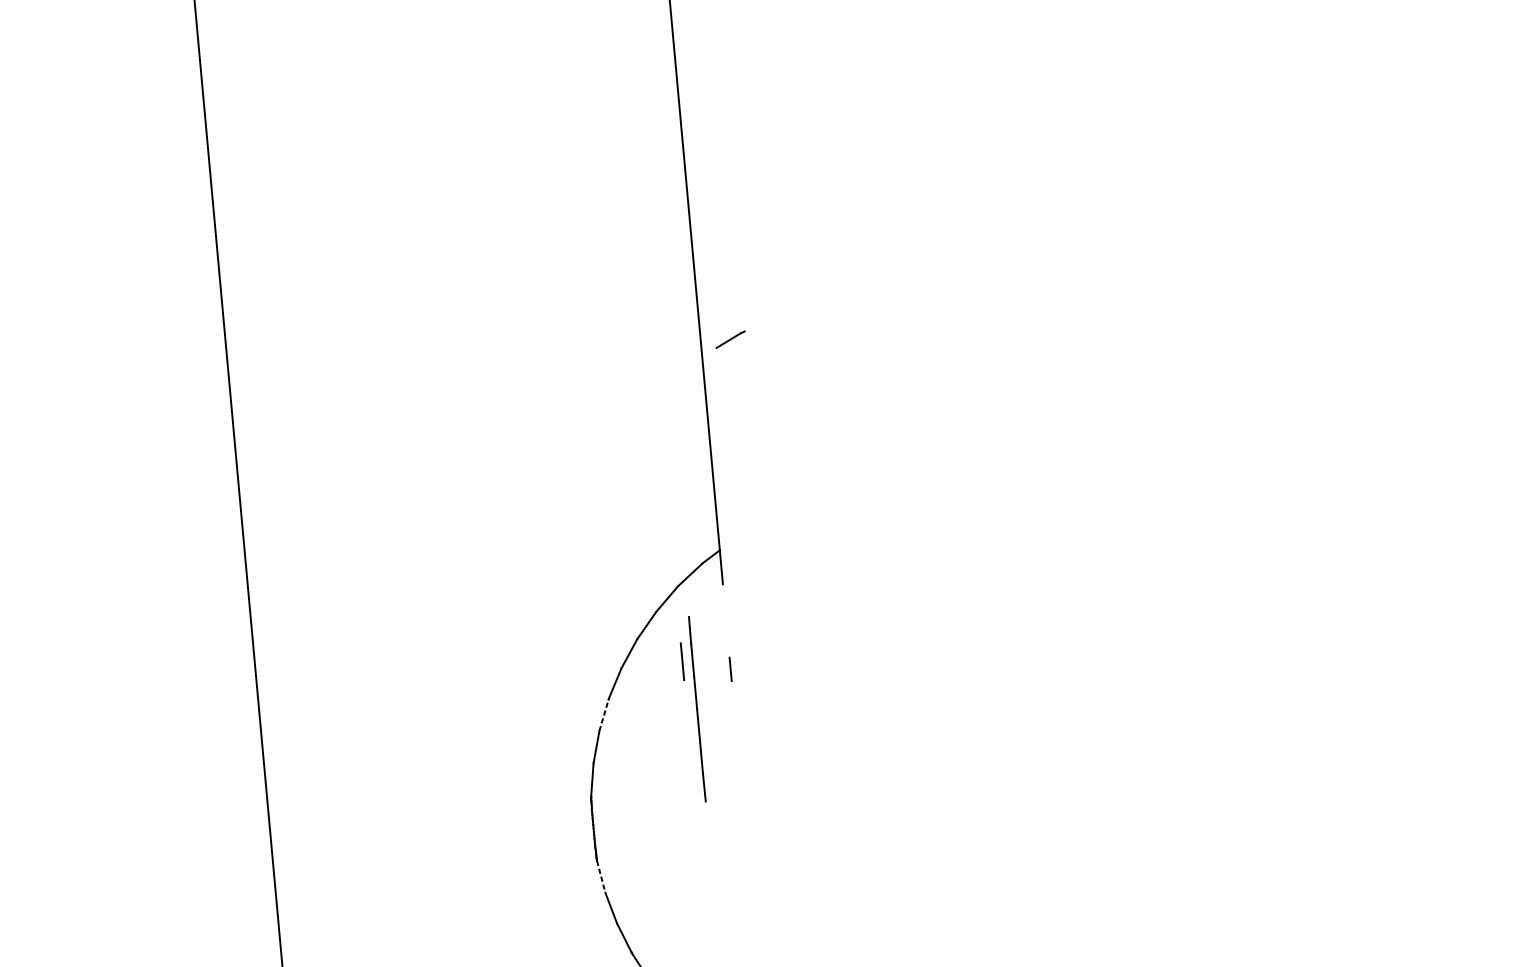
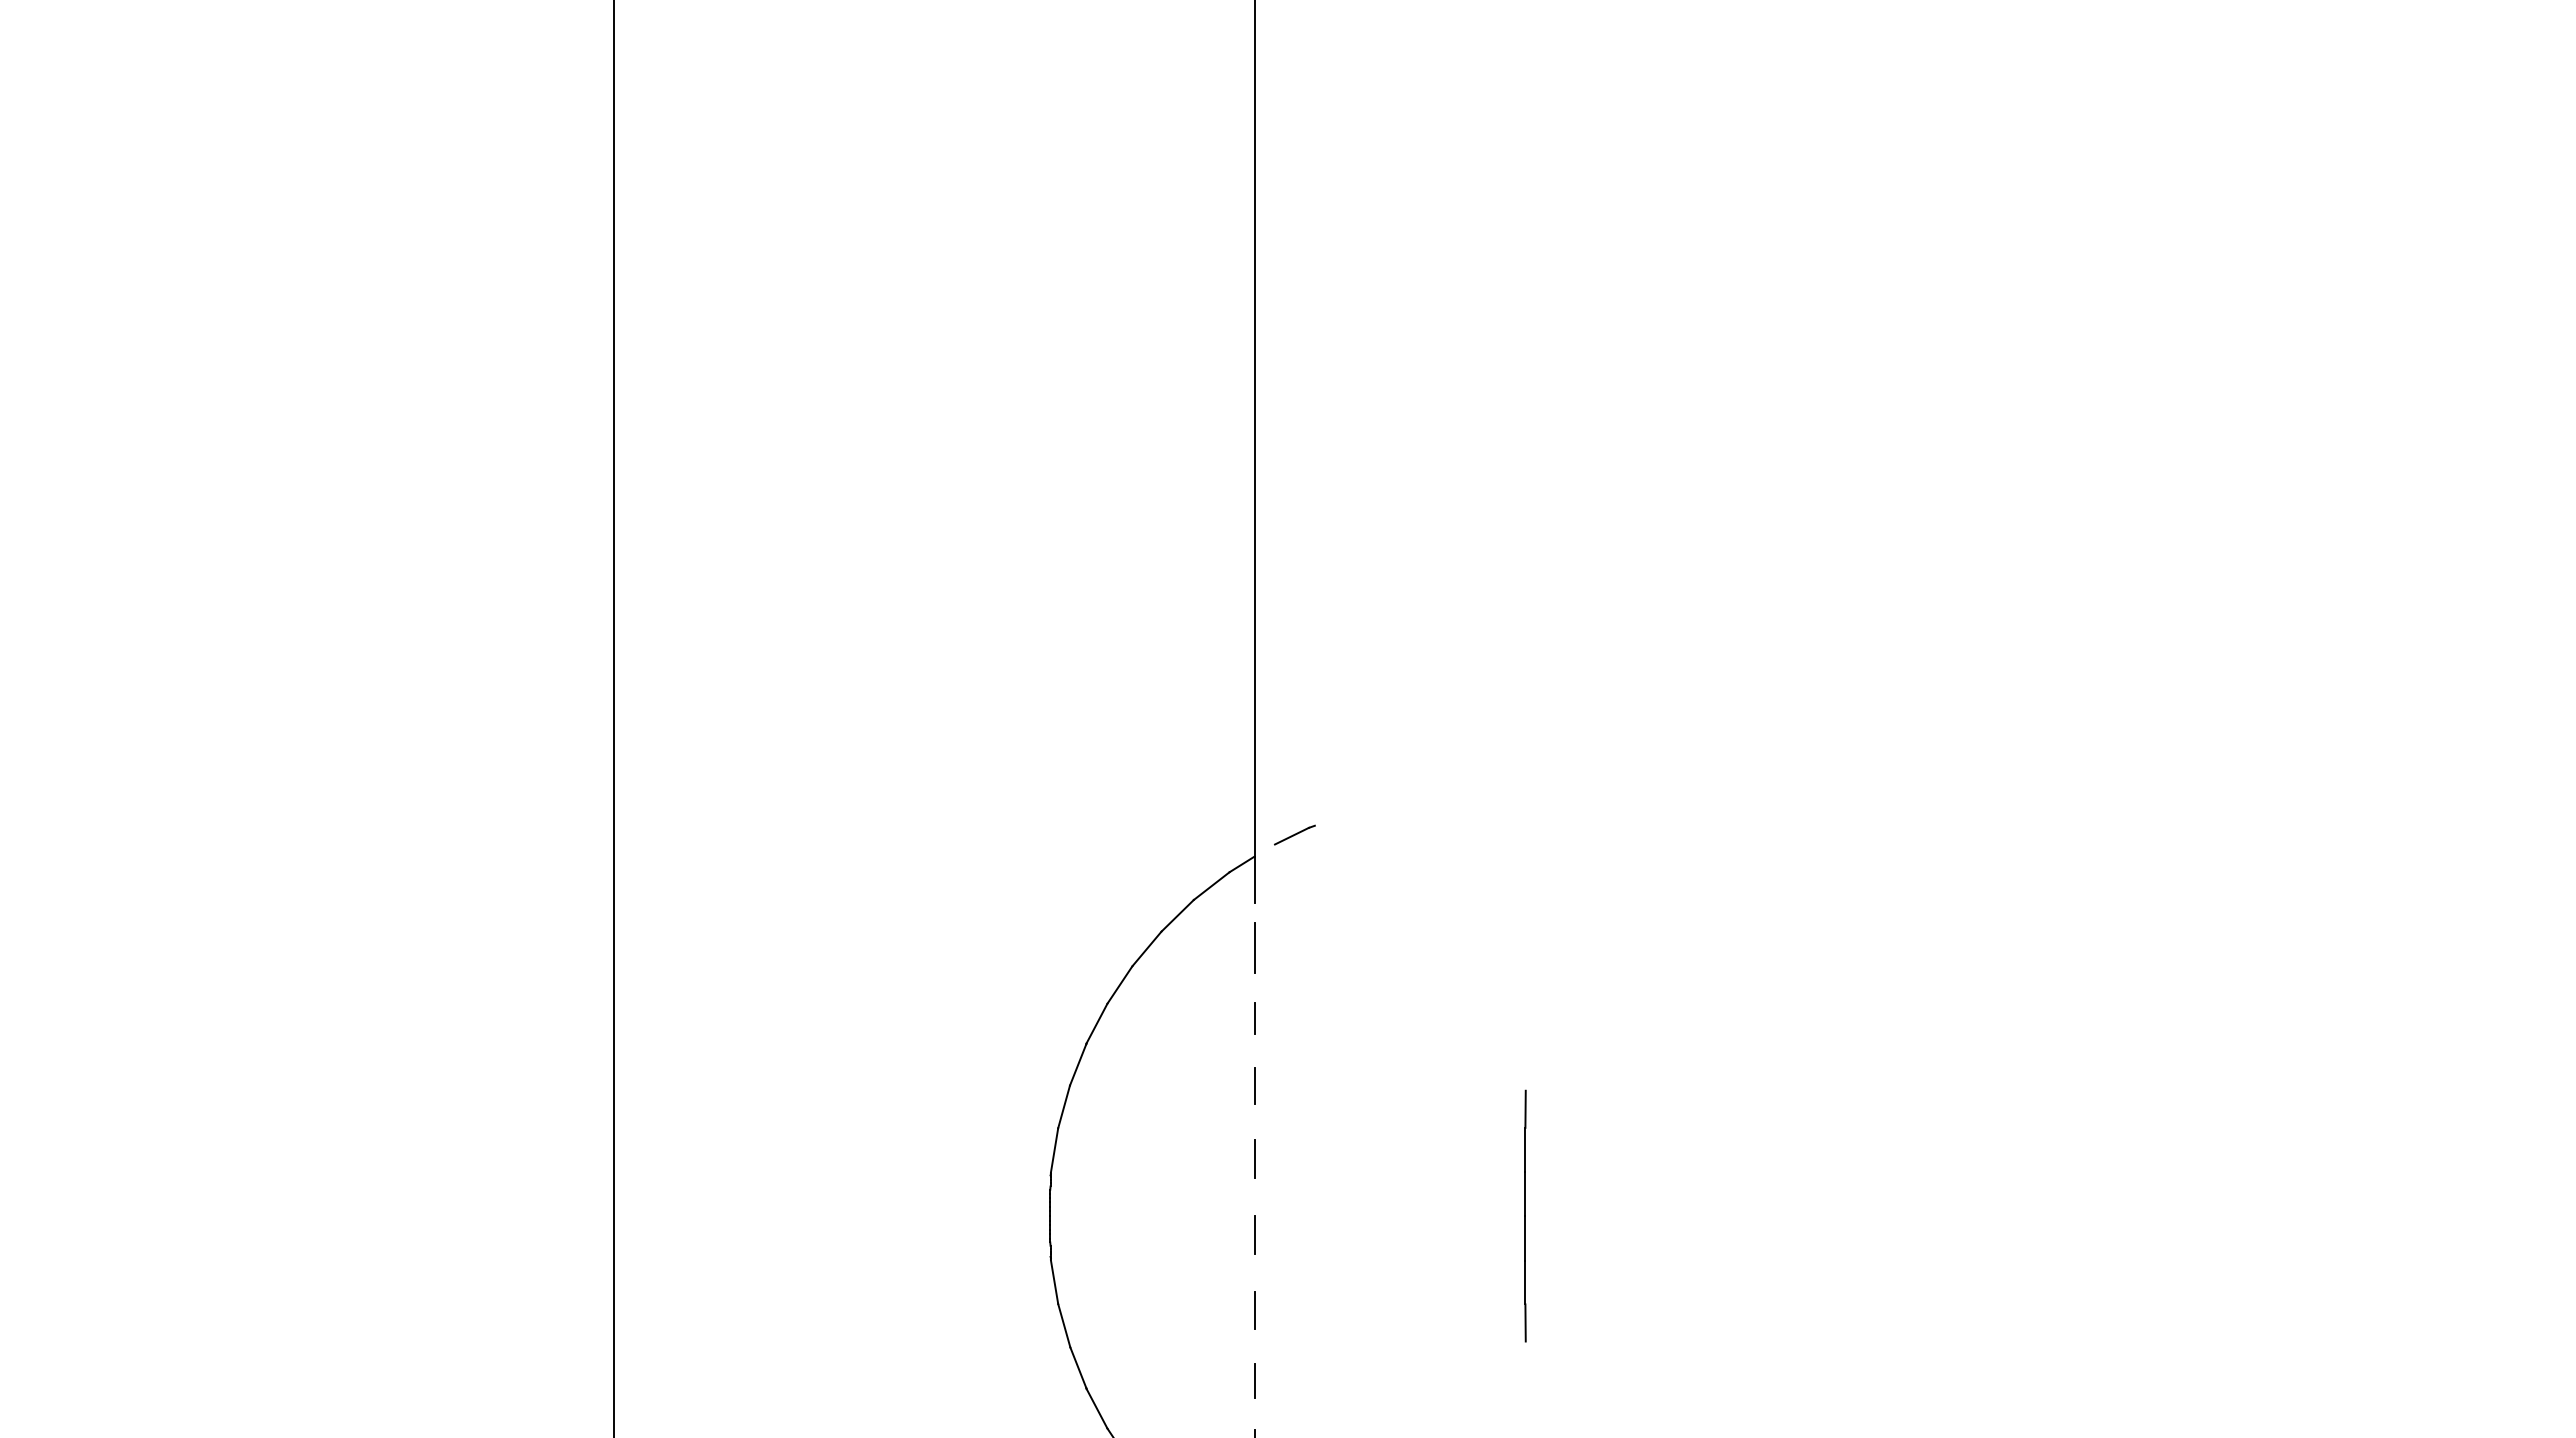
line: (730, 339) -> (1294, 834), moved
line: (682, 661) -> (1254, 947), moved
line: (697, 708) -> (1525, 1215), moved
line: (604, 715) -> (1078, 1064), dashed -> solid
line: (735, 718) -> (1254, 1085), added
line: (740, 773) -> (1254, 1159), added
line: (745, 828) -> (1254, 1234), added
line: (601, 877) -> (1054, 1282), dashed -> solid
line: (750, 884) -> (1254, 1310), added
line: (754, 935) -> (1254, 1380), added

